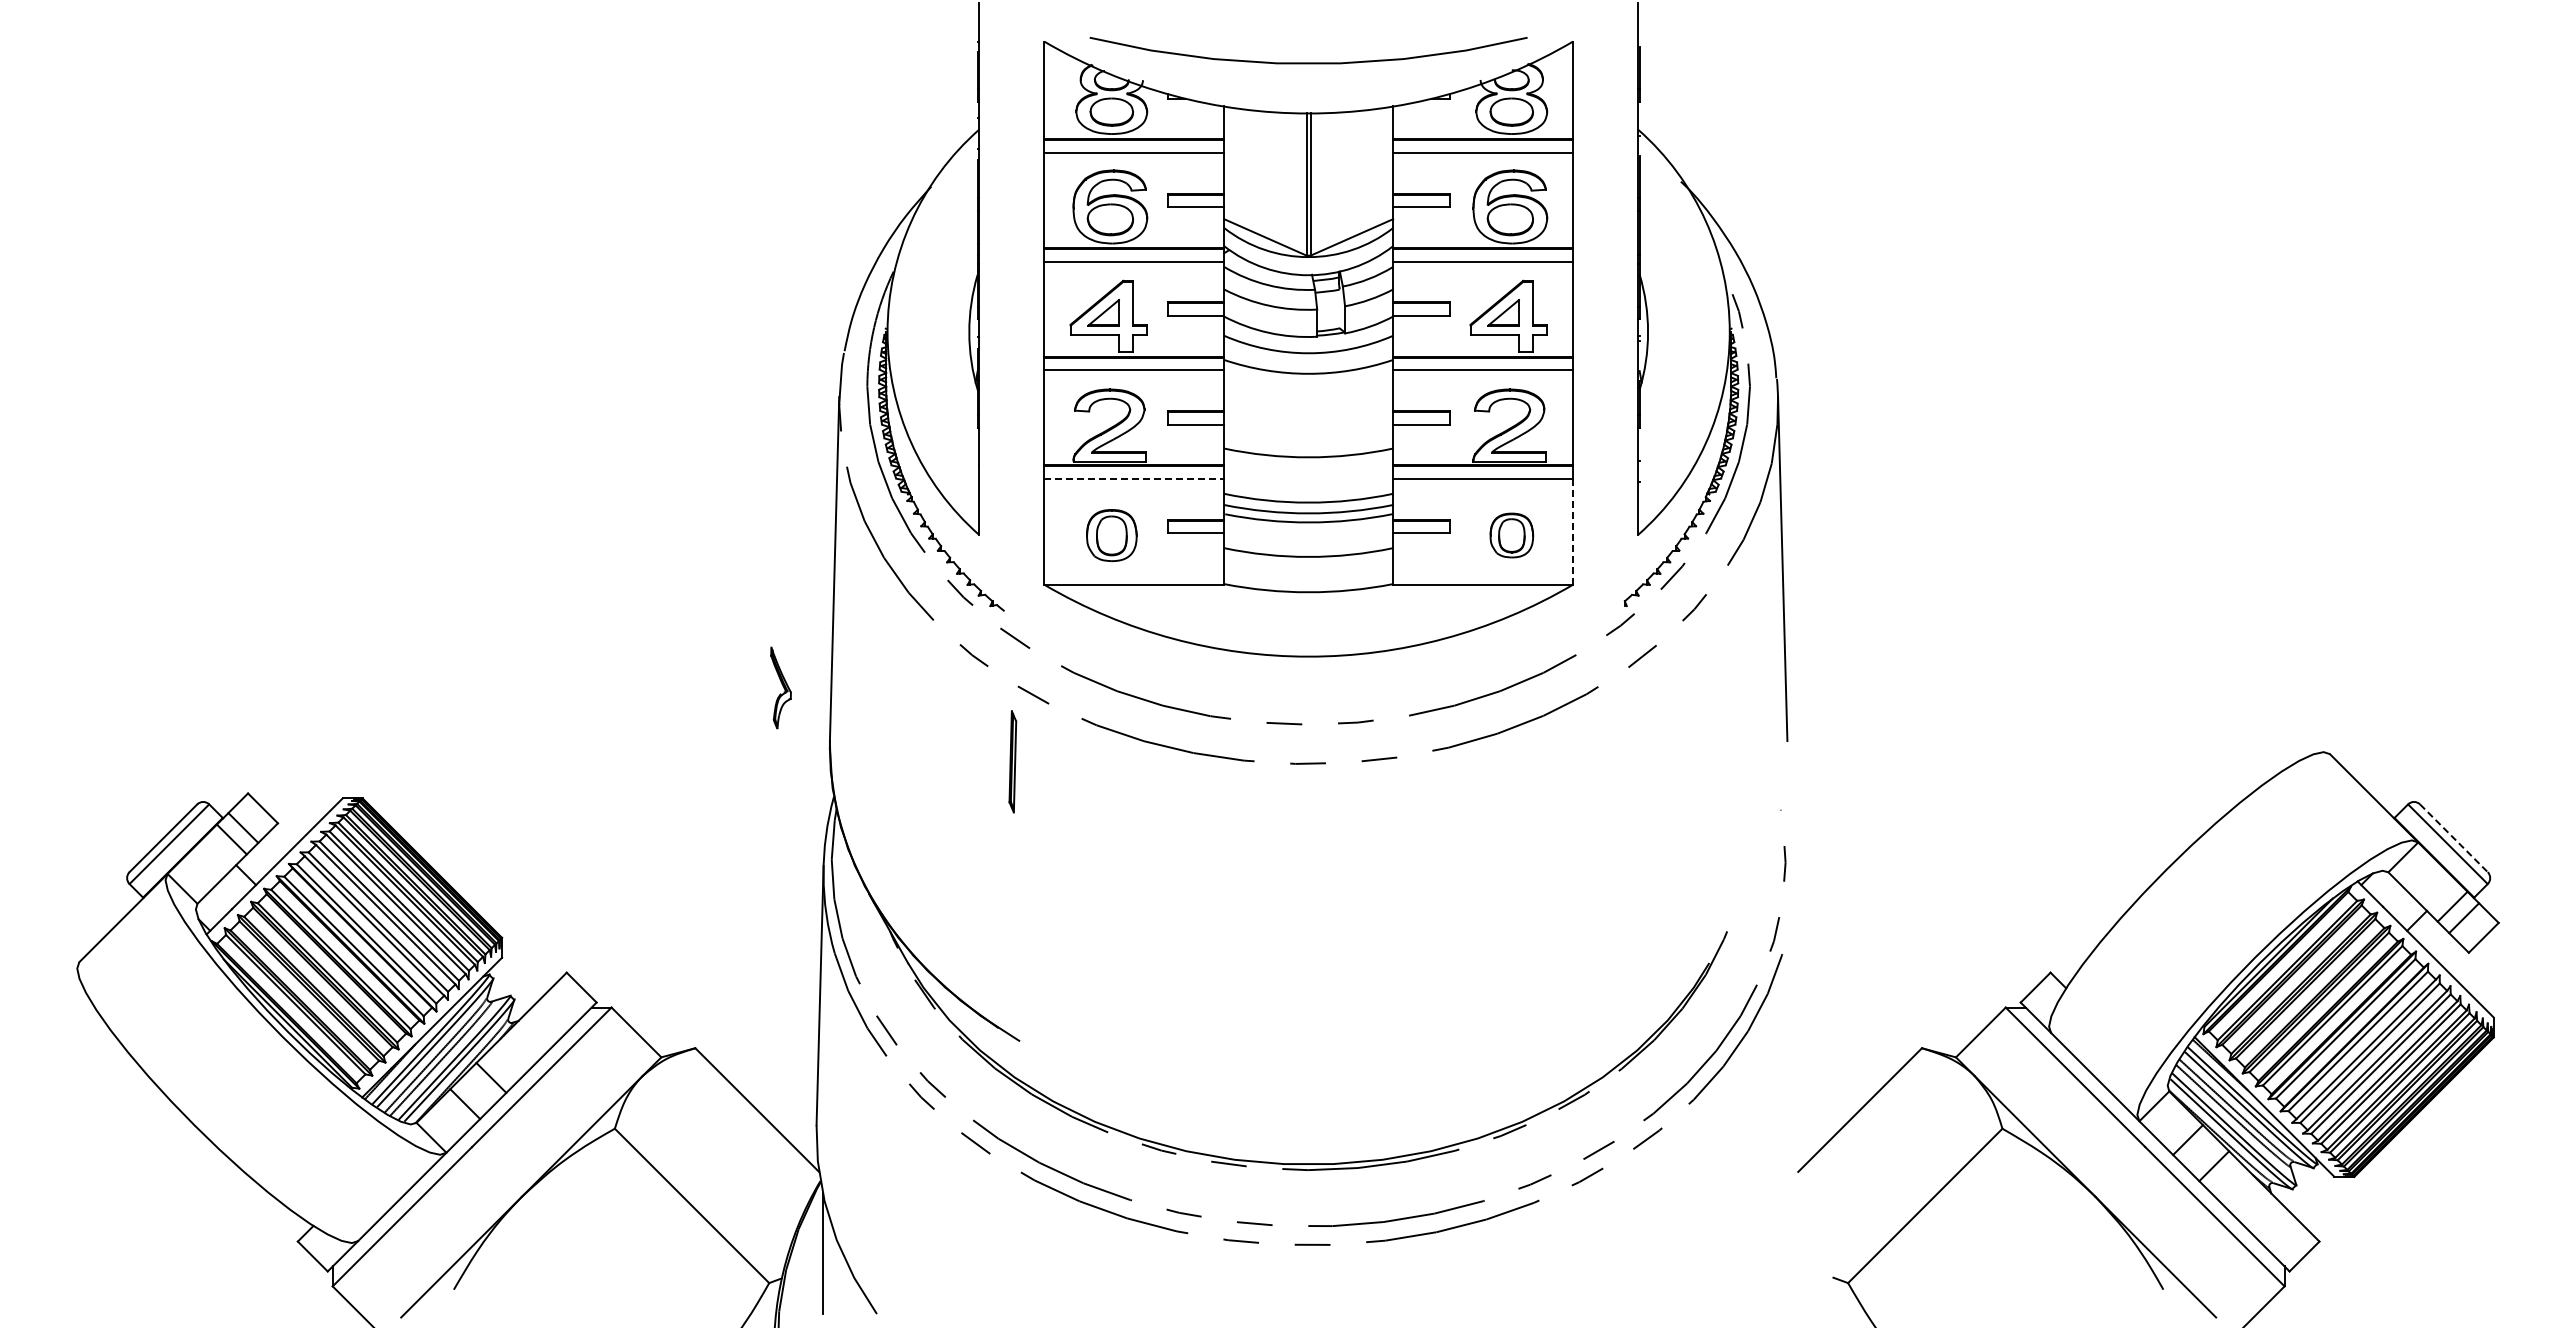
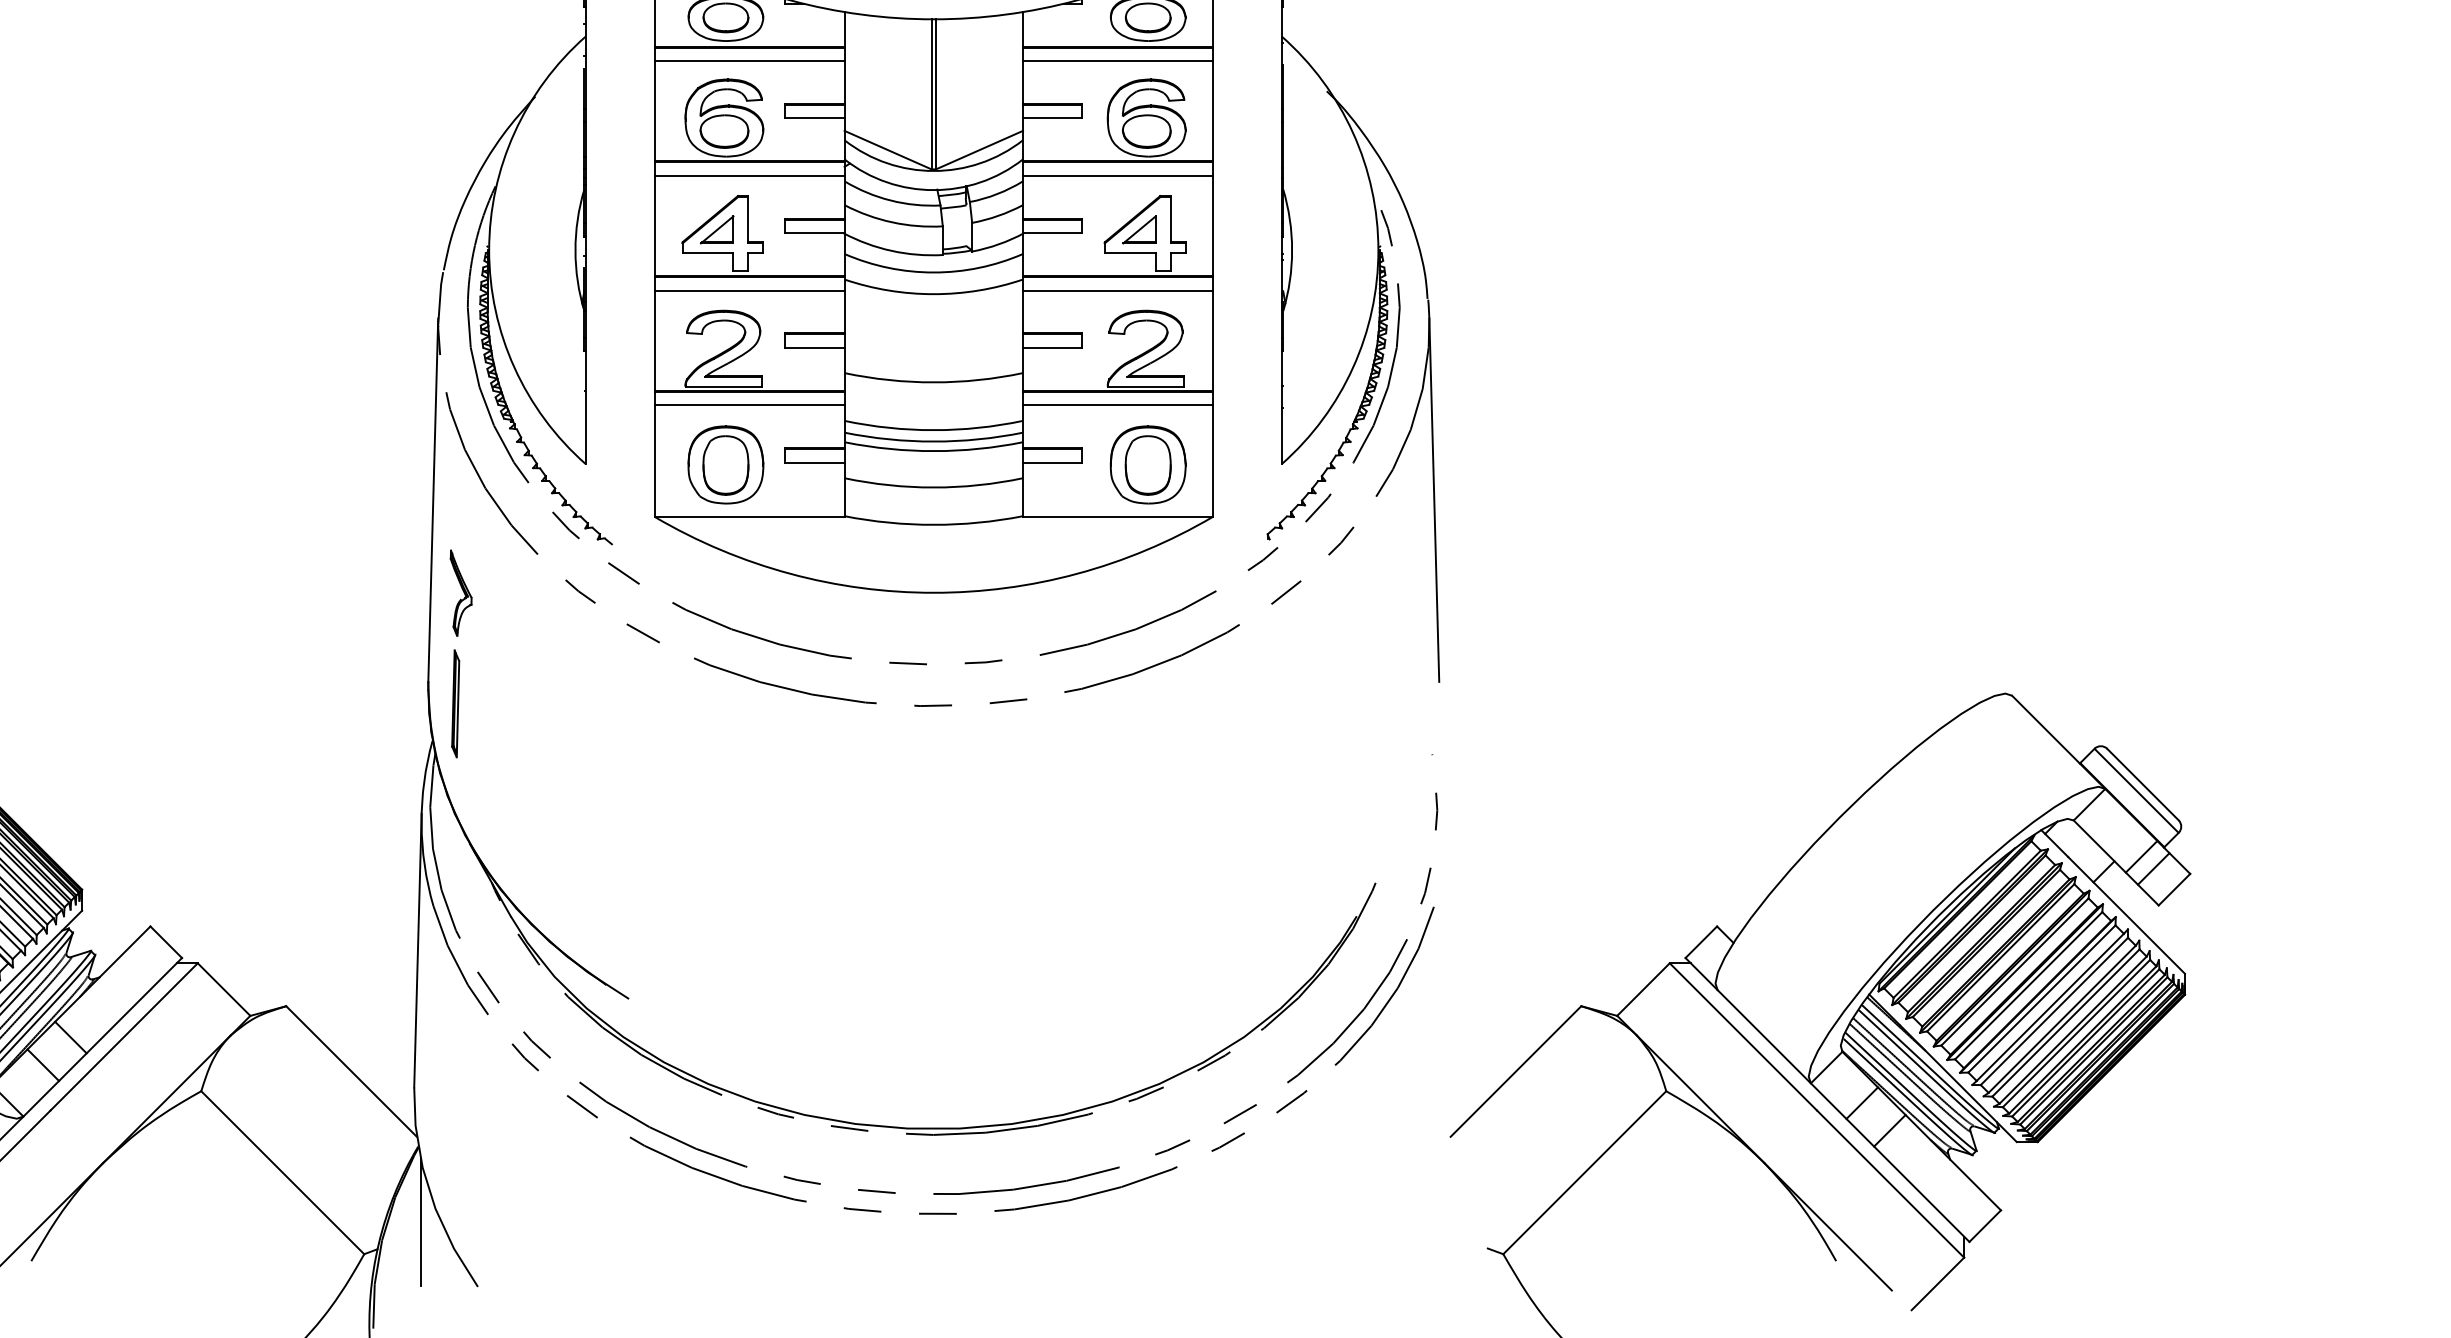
line: (1134, 479) -> (749, 405), dashed -> solid
line: (1573, 531) -> (1213, 460), dashed -> solid
part: (1111, 535) -> (725, 464), size x1.43
part: (1511, 535) -> (1147, 464), size x1.67
part: (780, 687) -> (460, 592), moved
part: (1012, 761) -> (455, 703), moved
line: (2453, 838) -> (2142, 784), dashed -> solid

